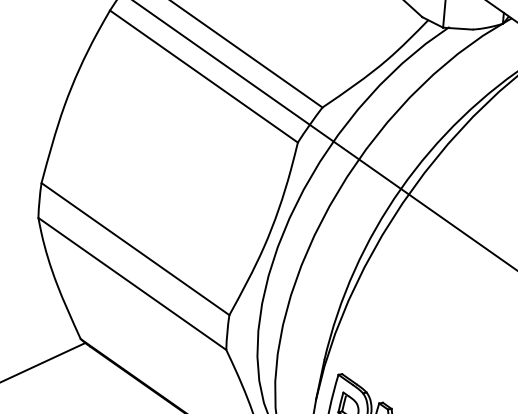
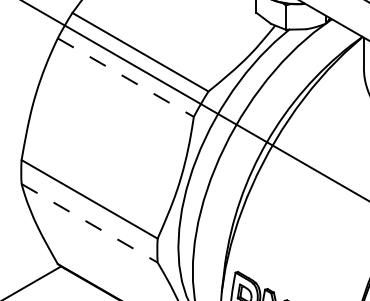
line: (203, 76) -> (125, 77), solid -> dashed
line: (132, 284) -> (89, 223), solid -> dashed

